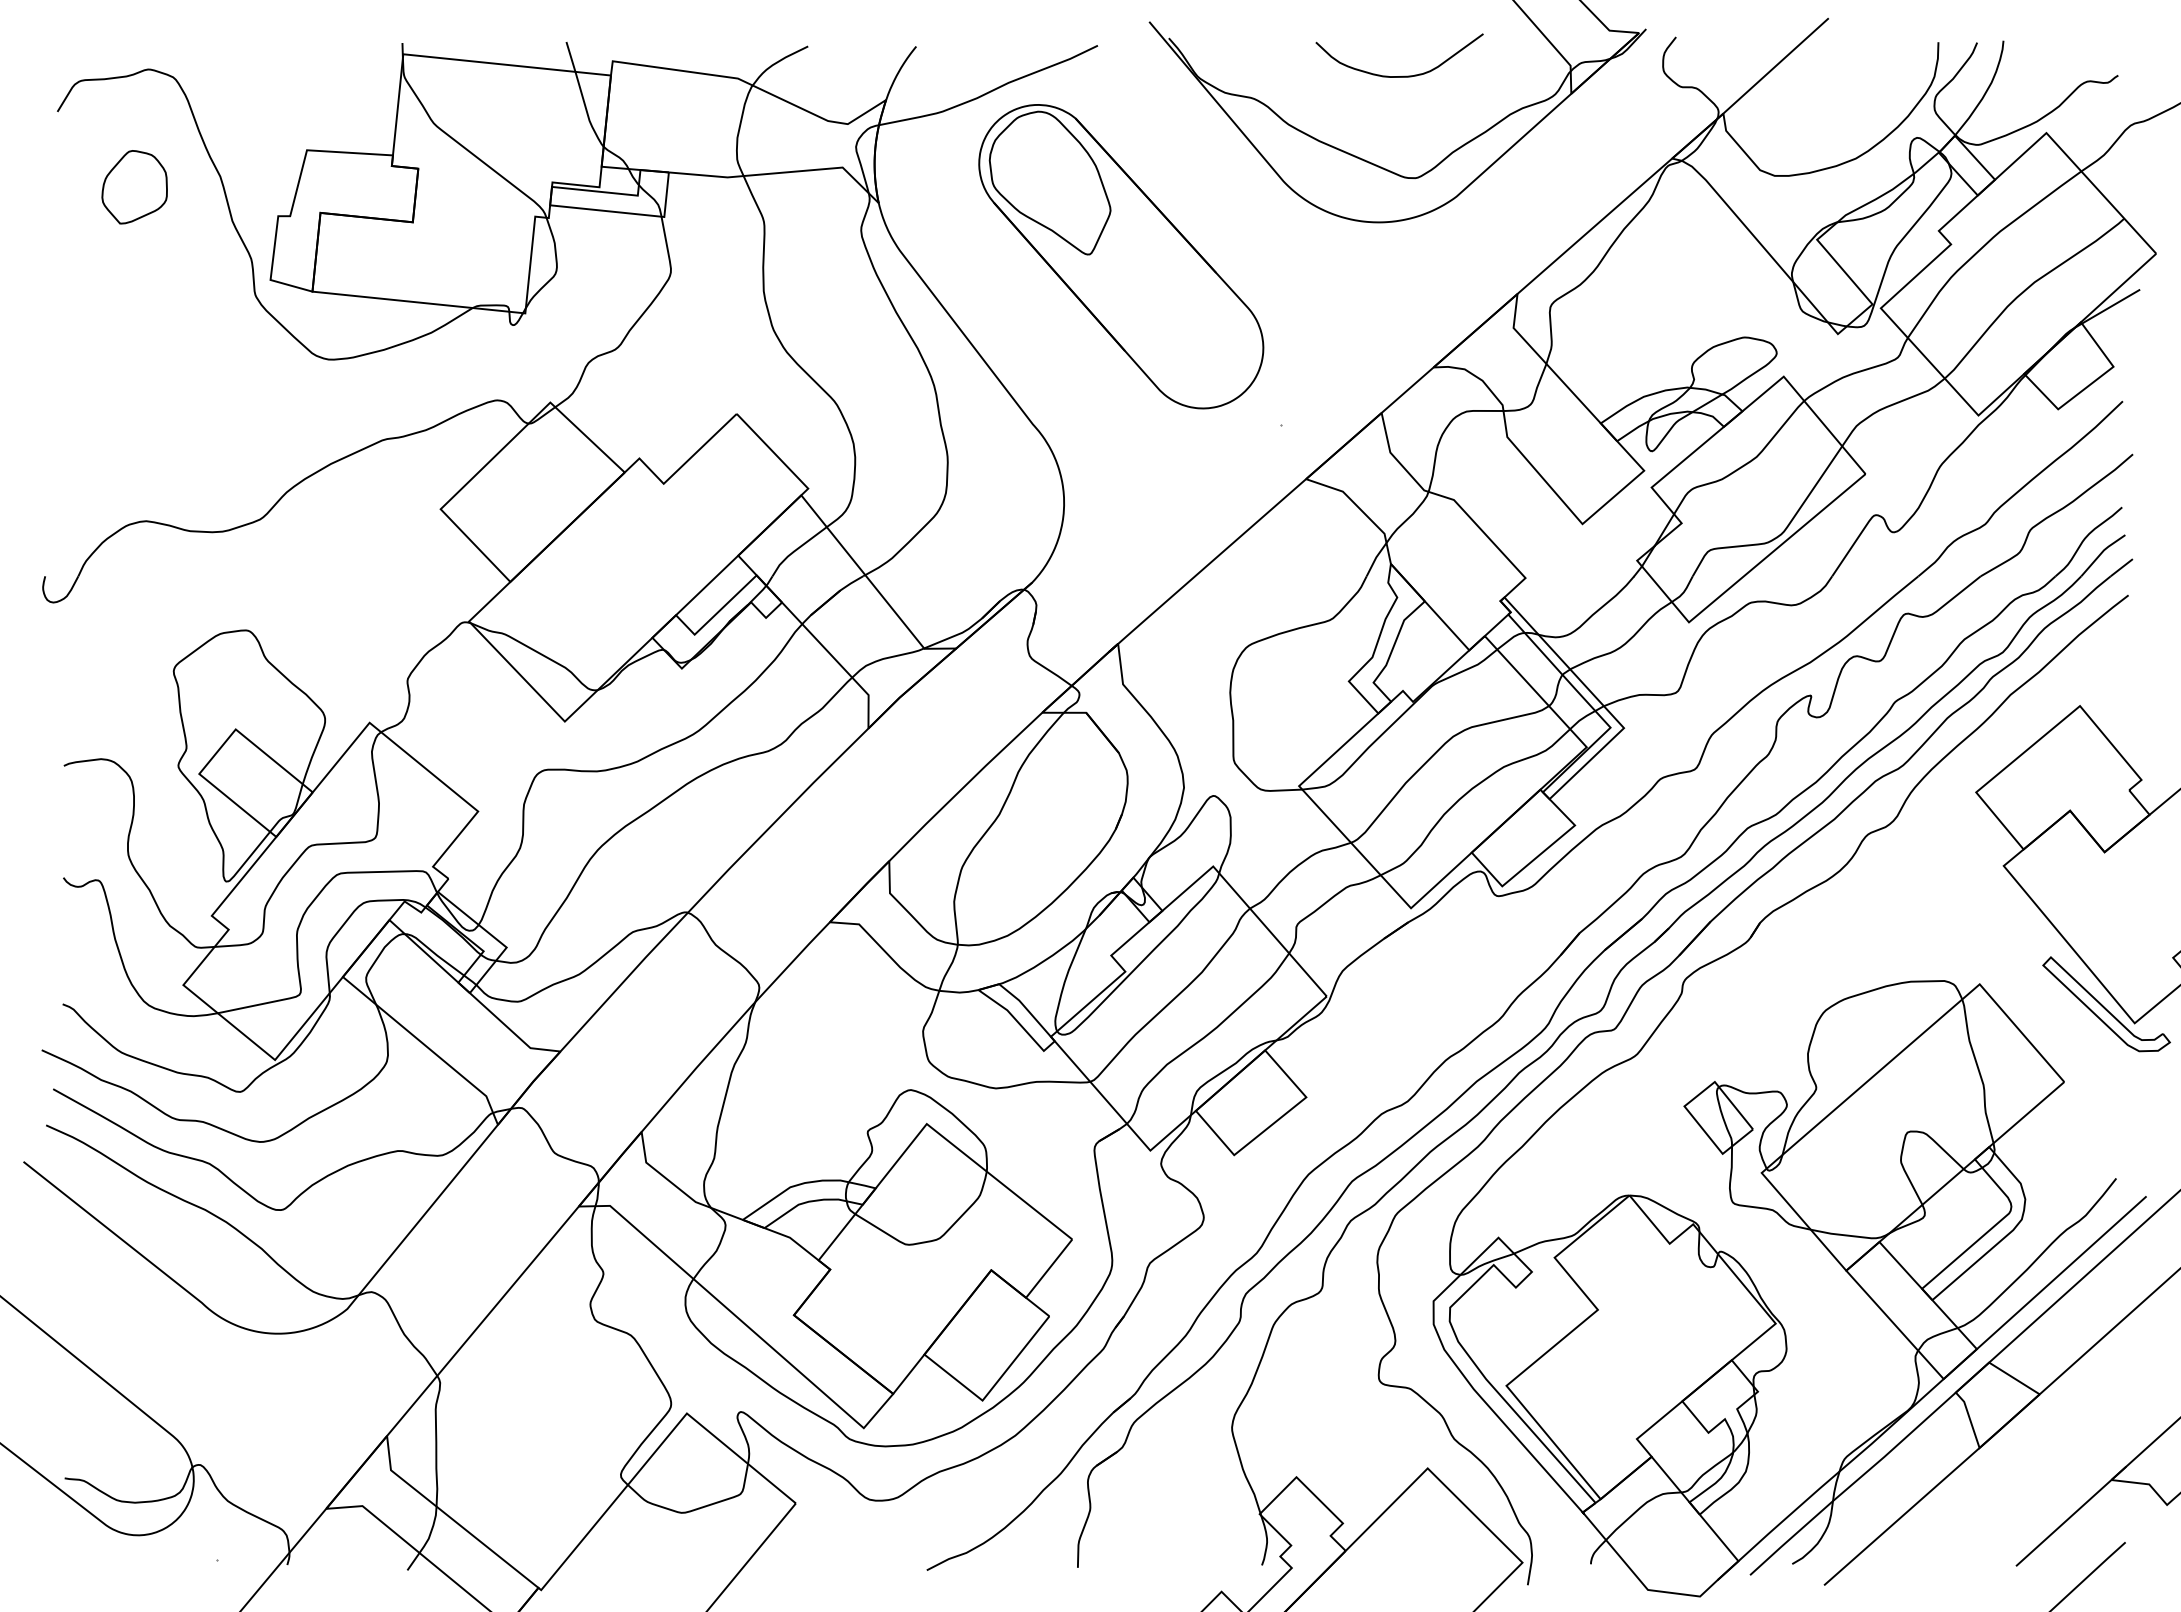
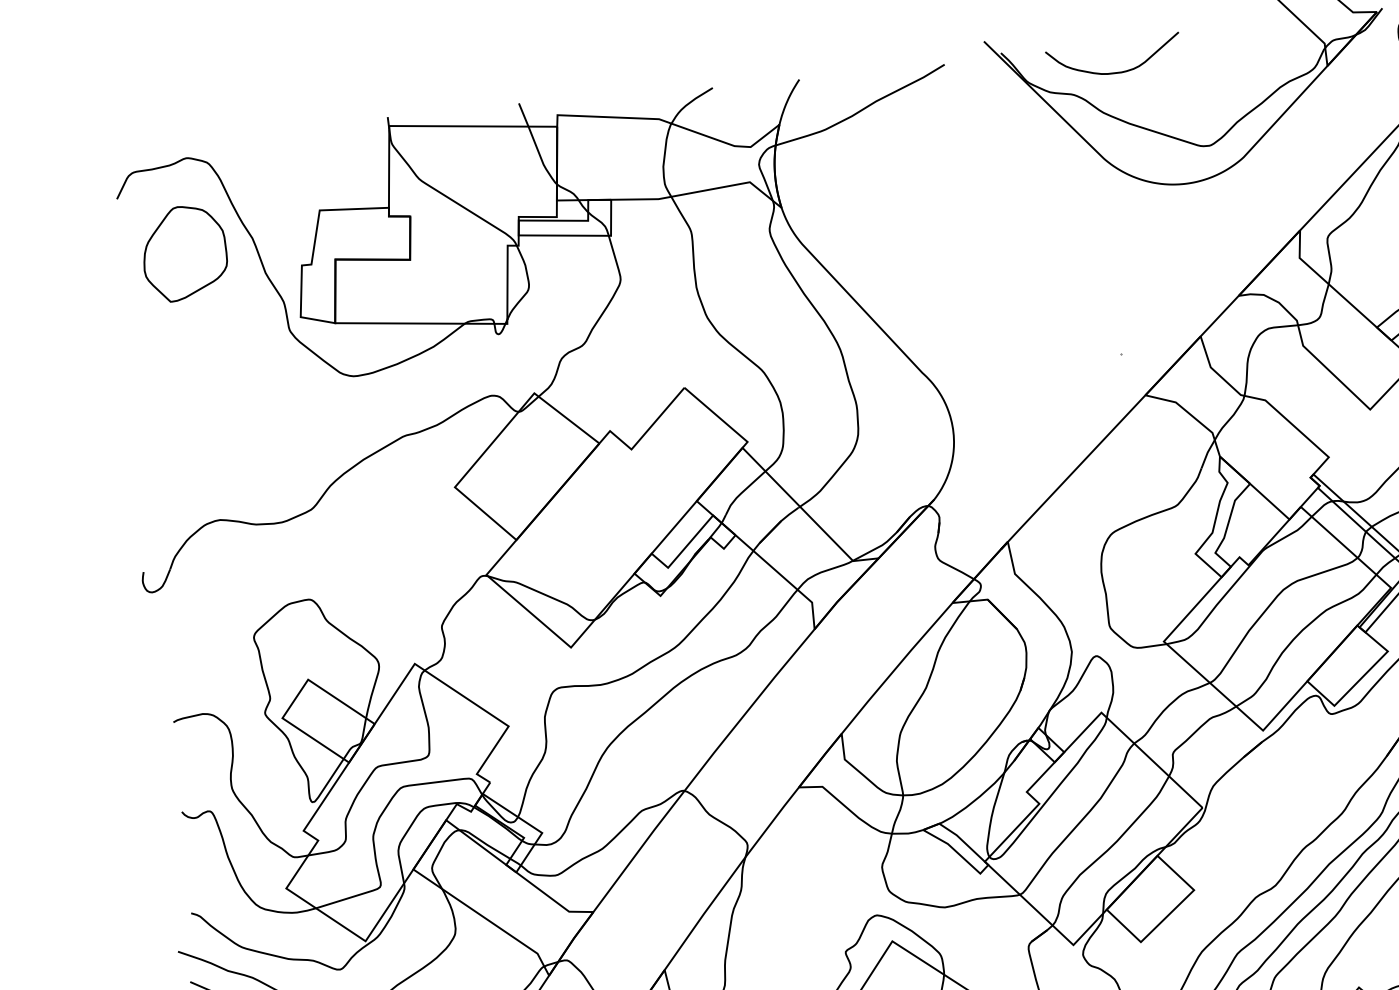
curve: (1403, 75) -> (1118, 71), moved
part: (134, 187) -> (184, 253), size x1.6
part: (1121, 256) -> (980, 231), removed

